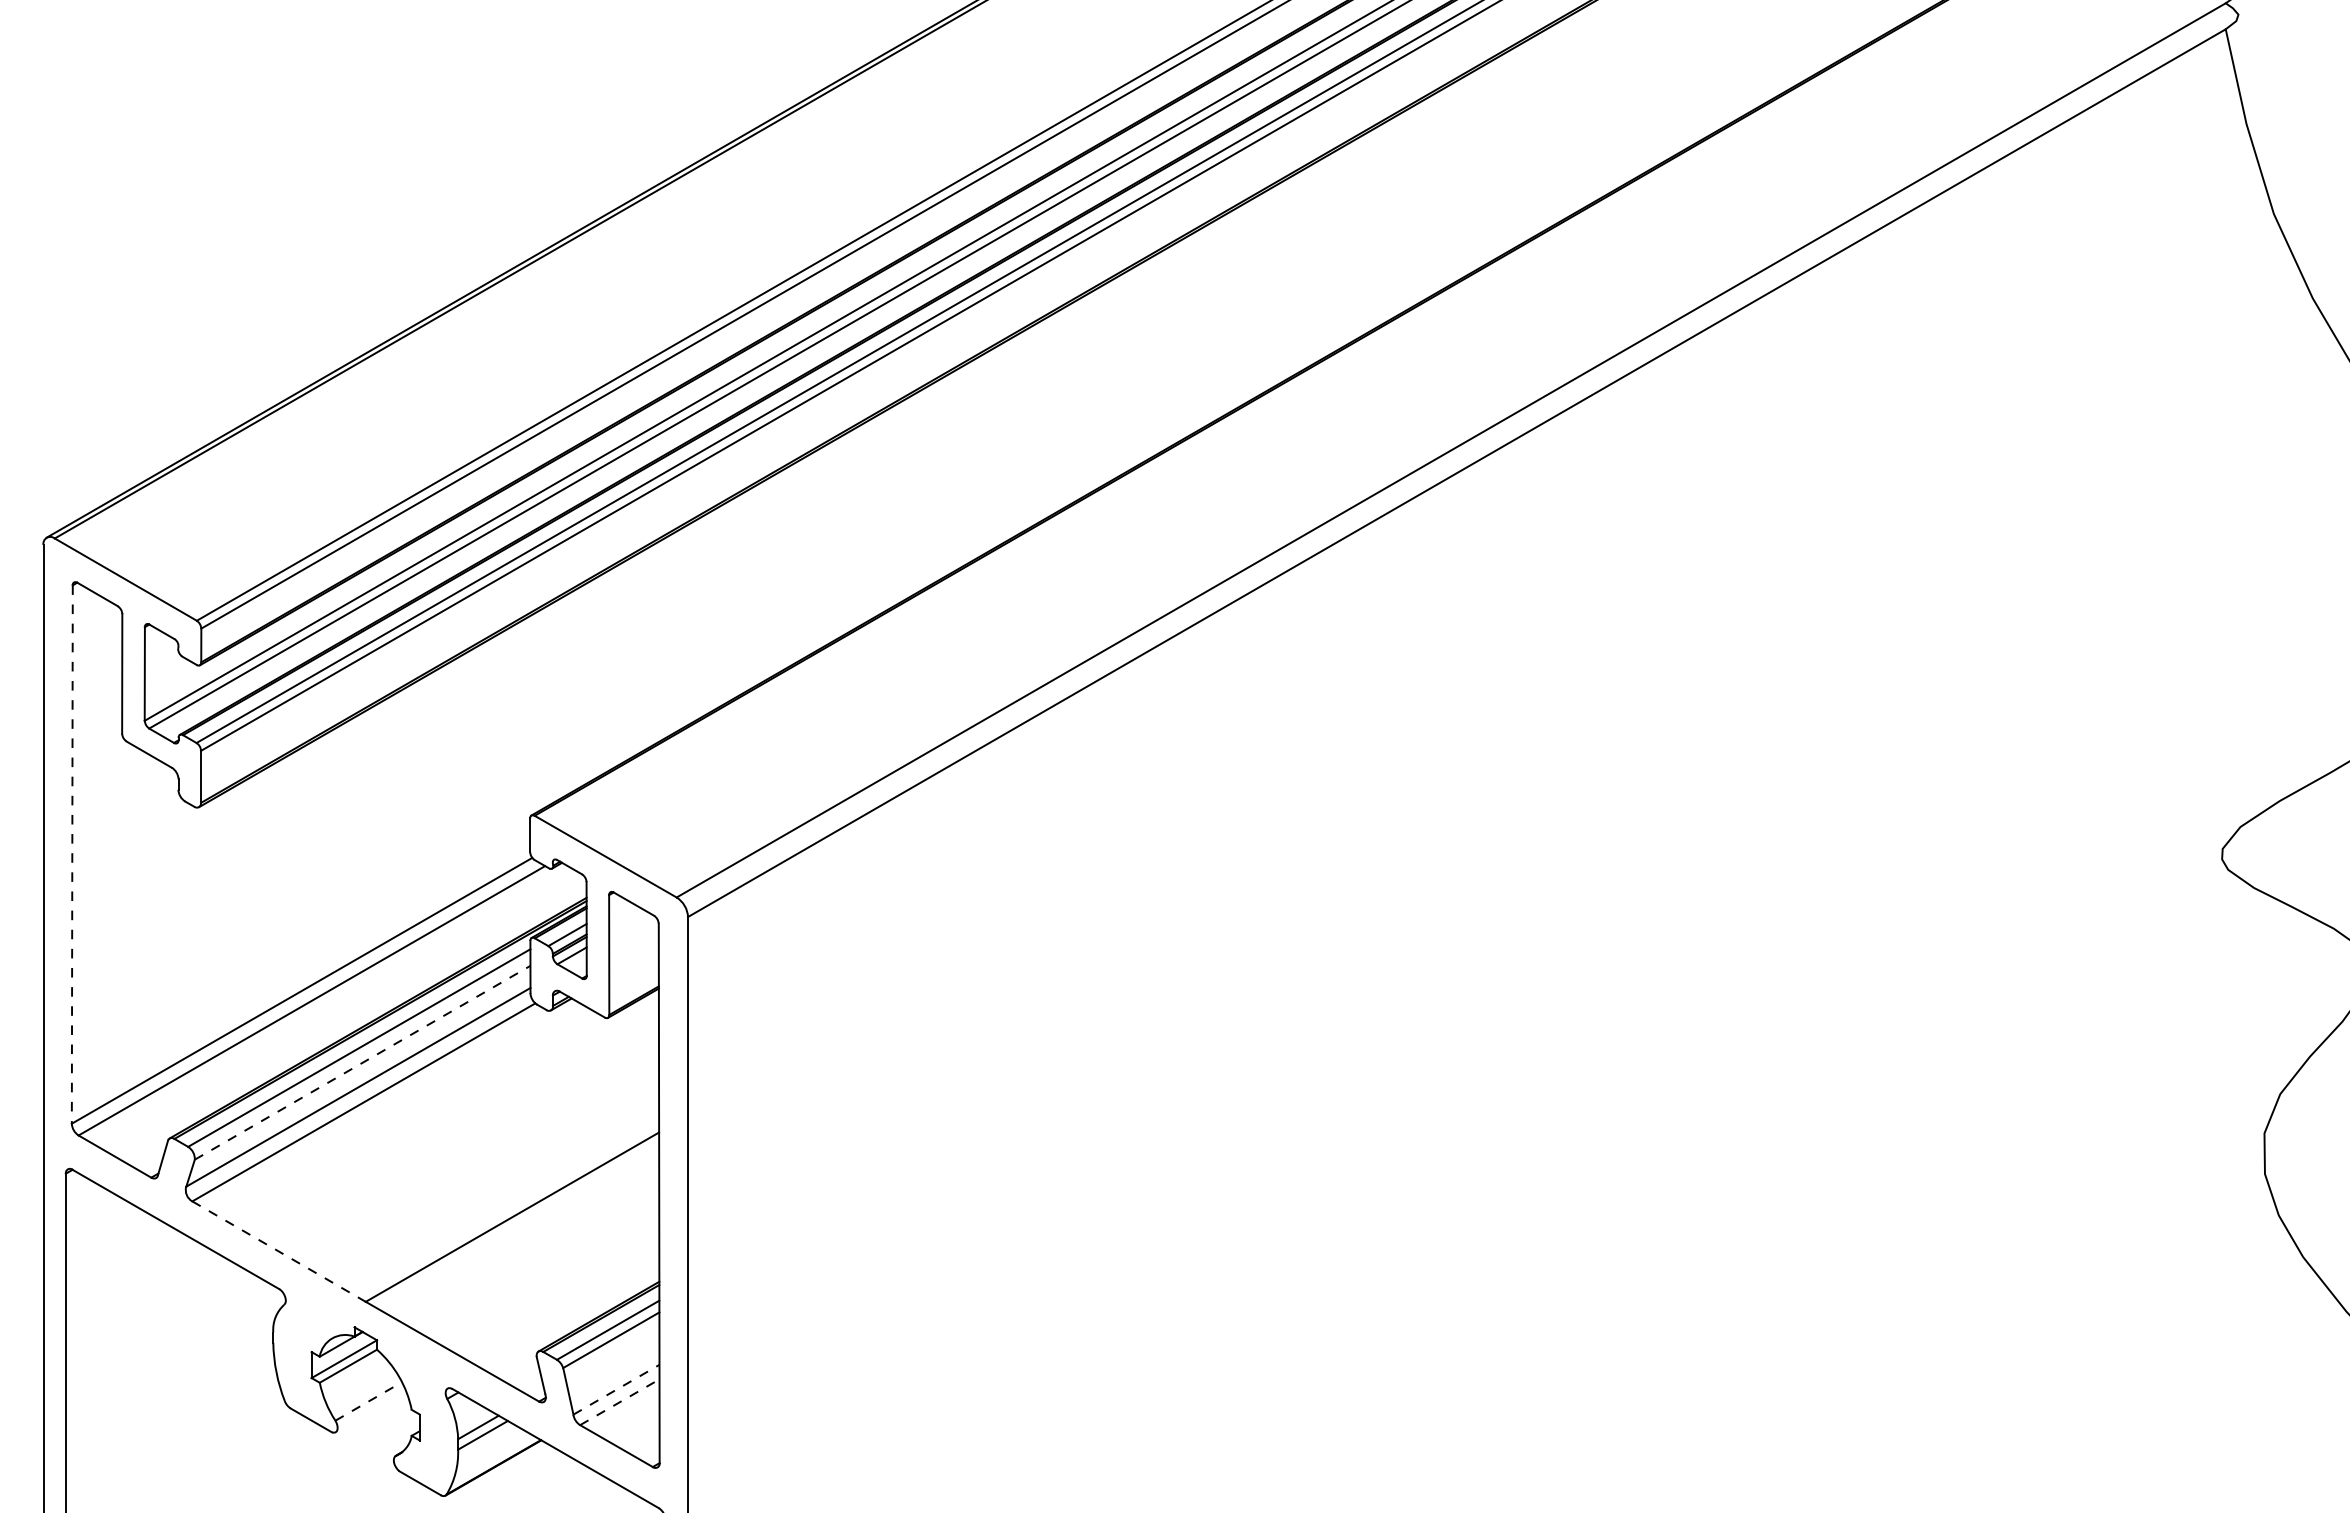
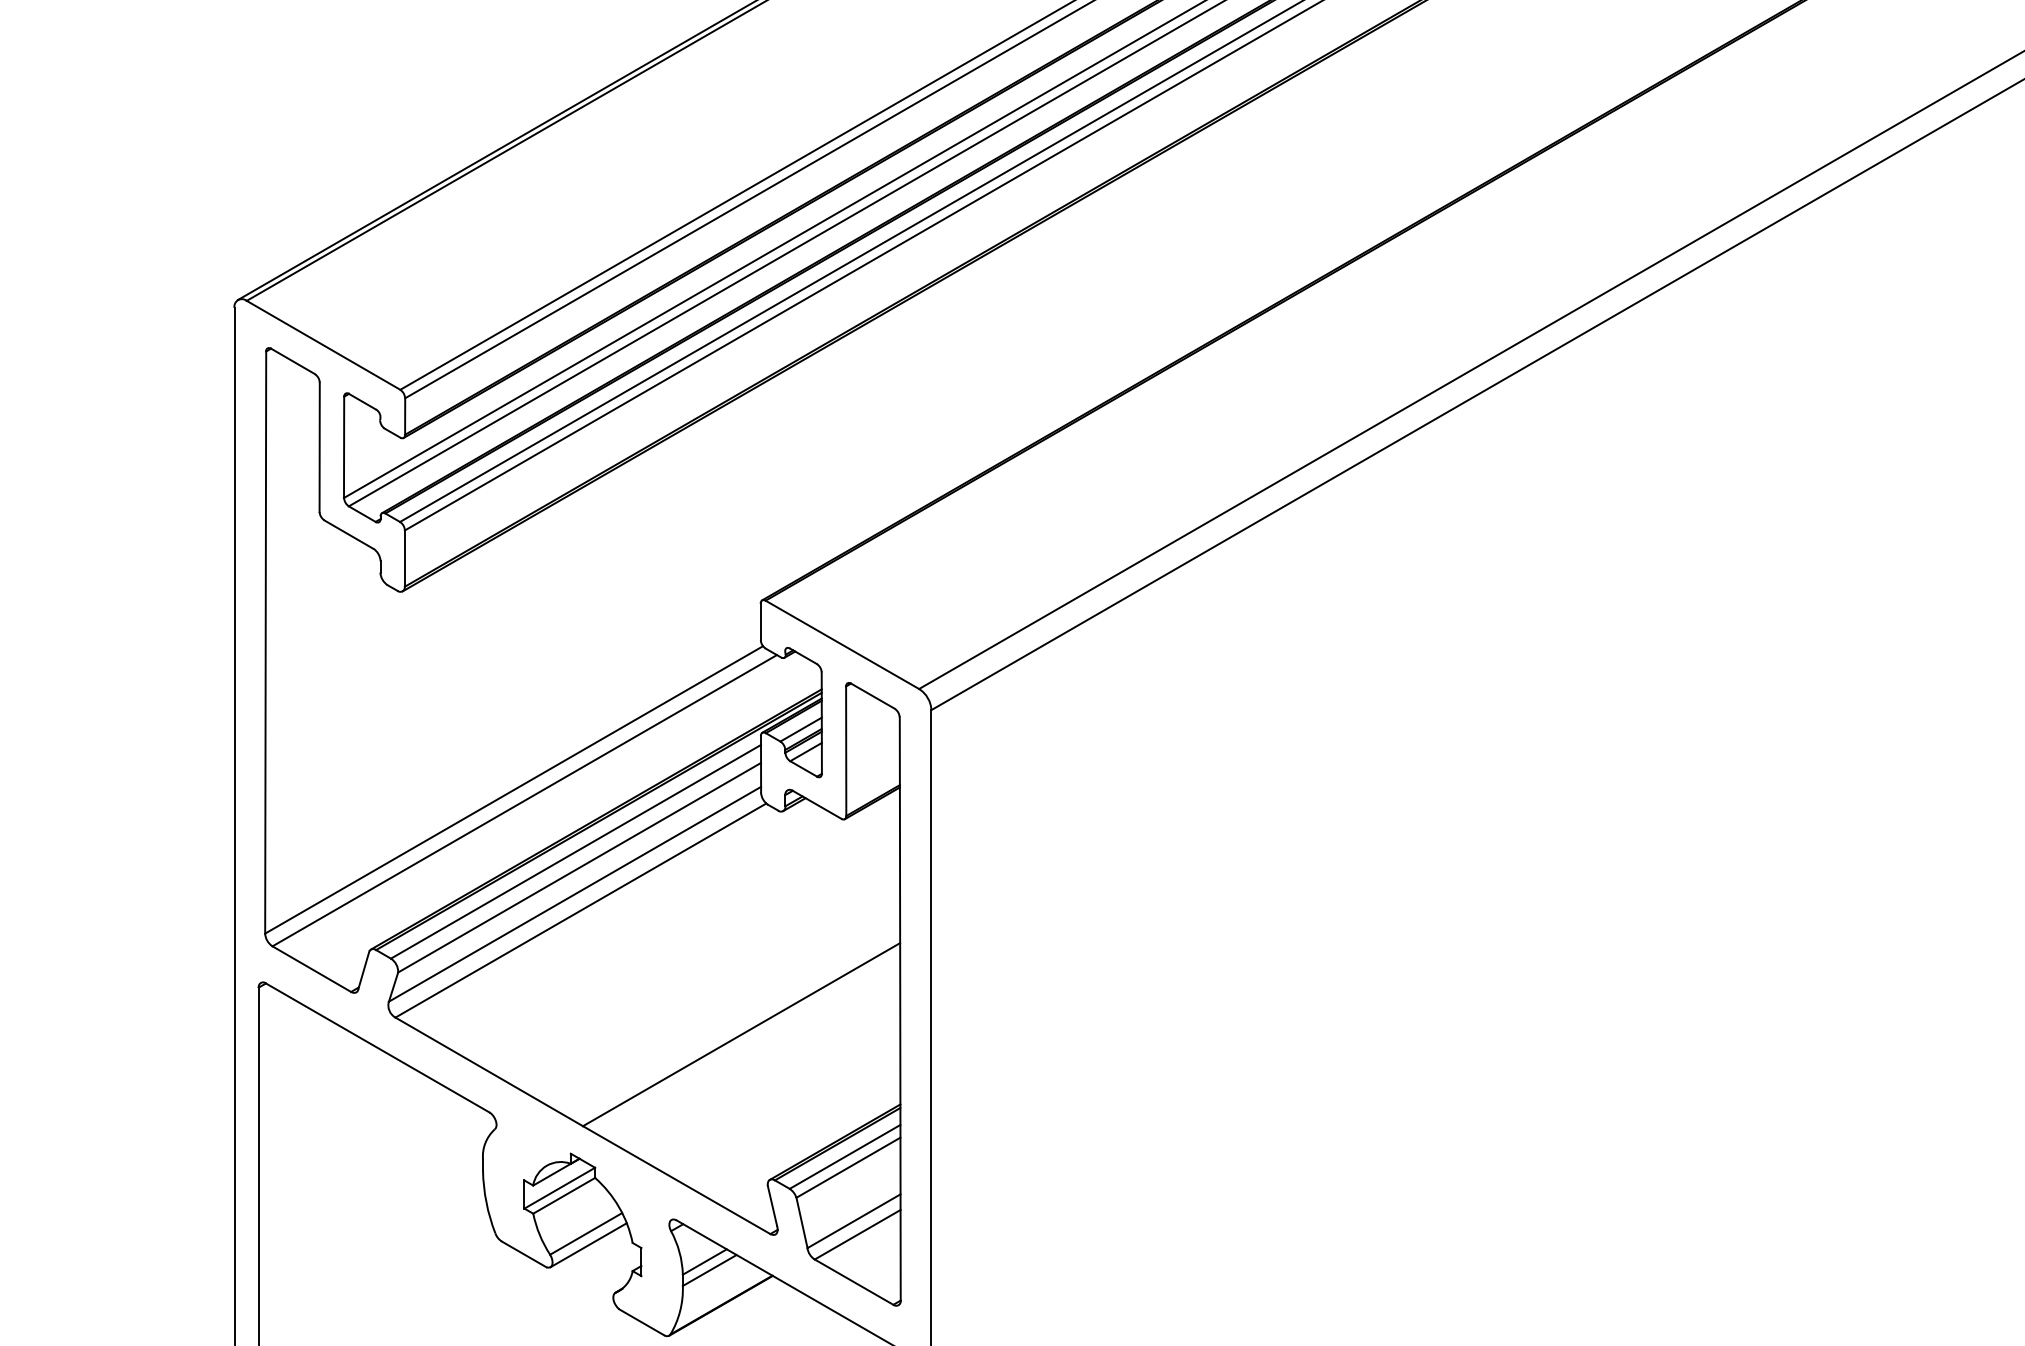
line: (72, 855) -> (265, 643), dashed -> solid
line: (362, 1062) -> (579, 867), dashed -> solid
line: (279, 1251) -> (489, 1071), dashed -> solid
line: (616, 1389) -> (854, 1220), dashed -> solid
line: (368, 1401) -> (585, 1233), dashed -> solid
line: (619, 1402) -> (857, 1235), dashed -> solid
line: (370, 1411) -> (588, 1244), added

